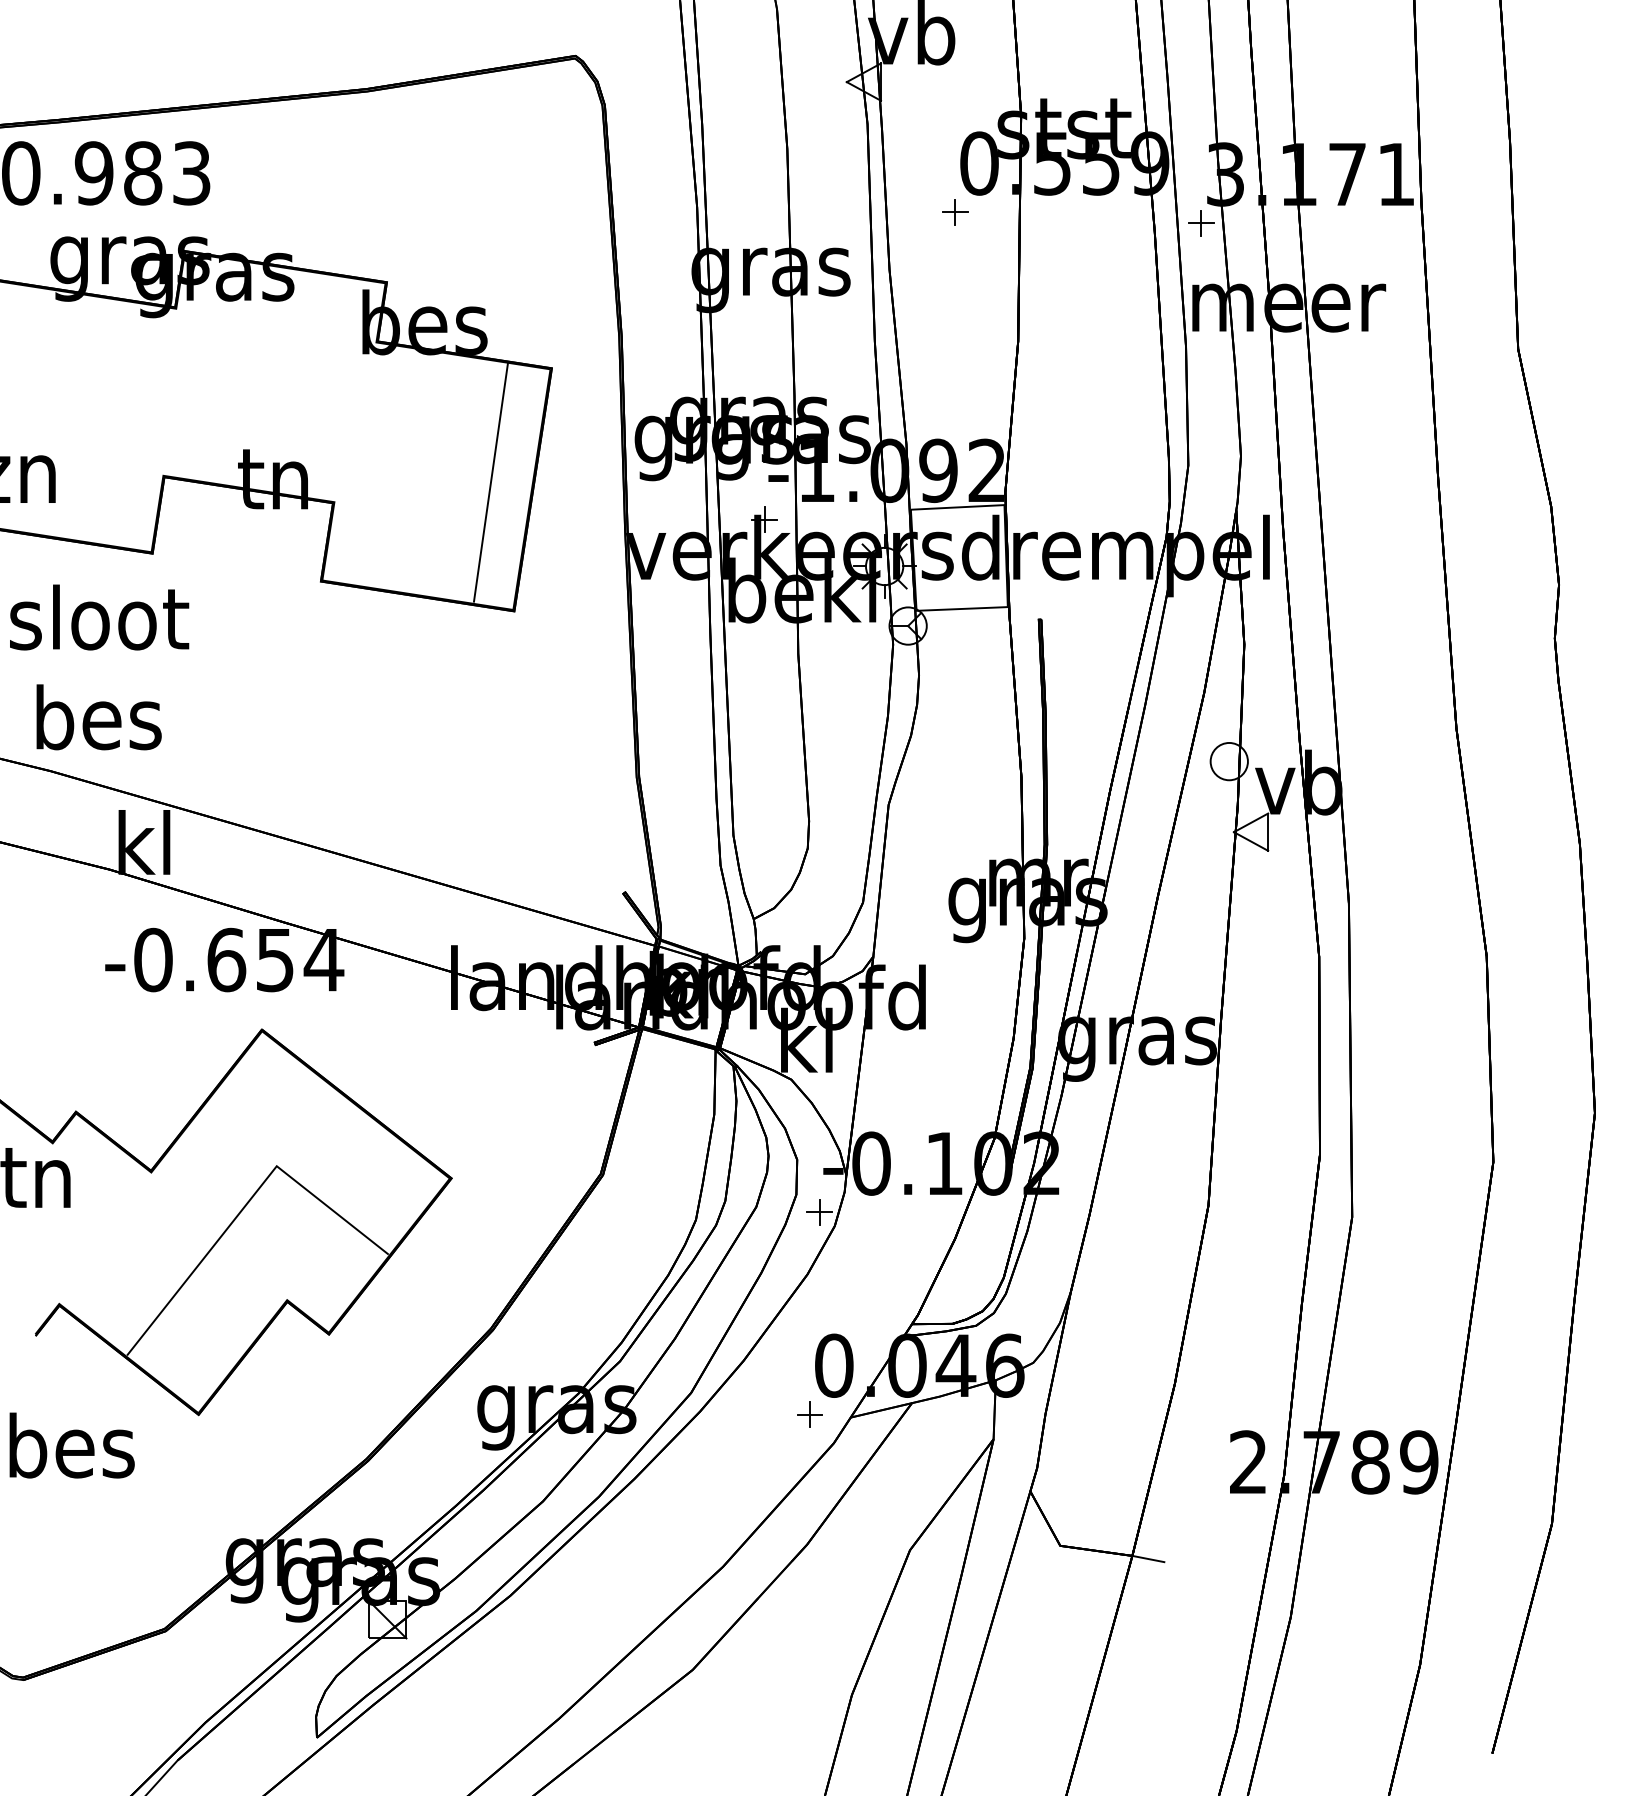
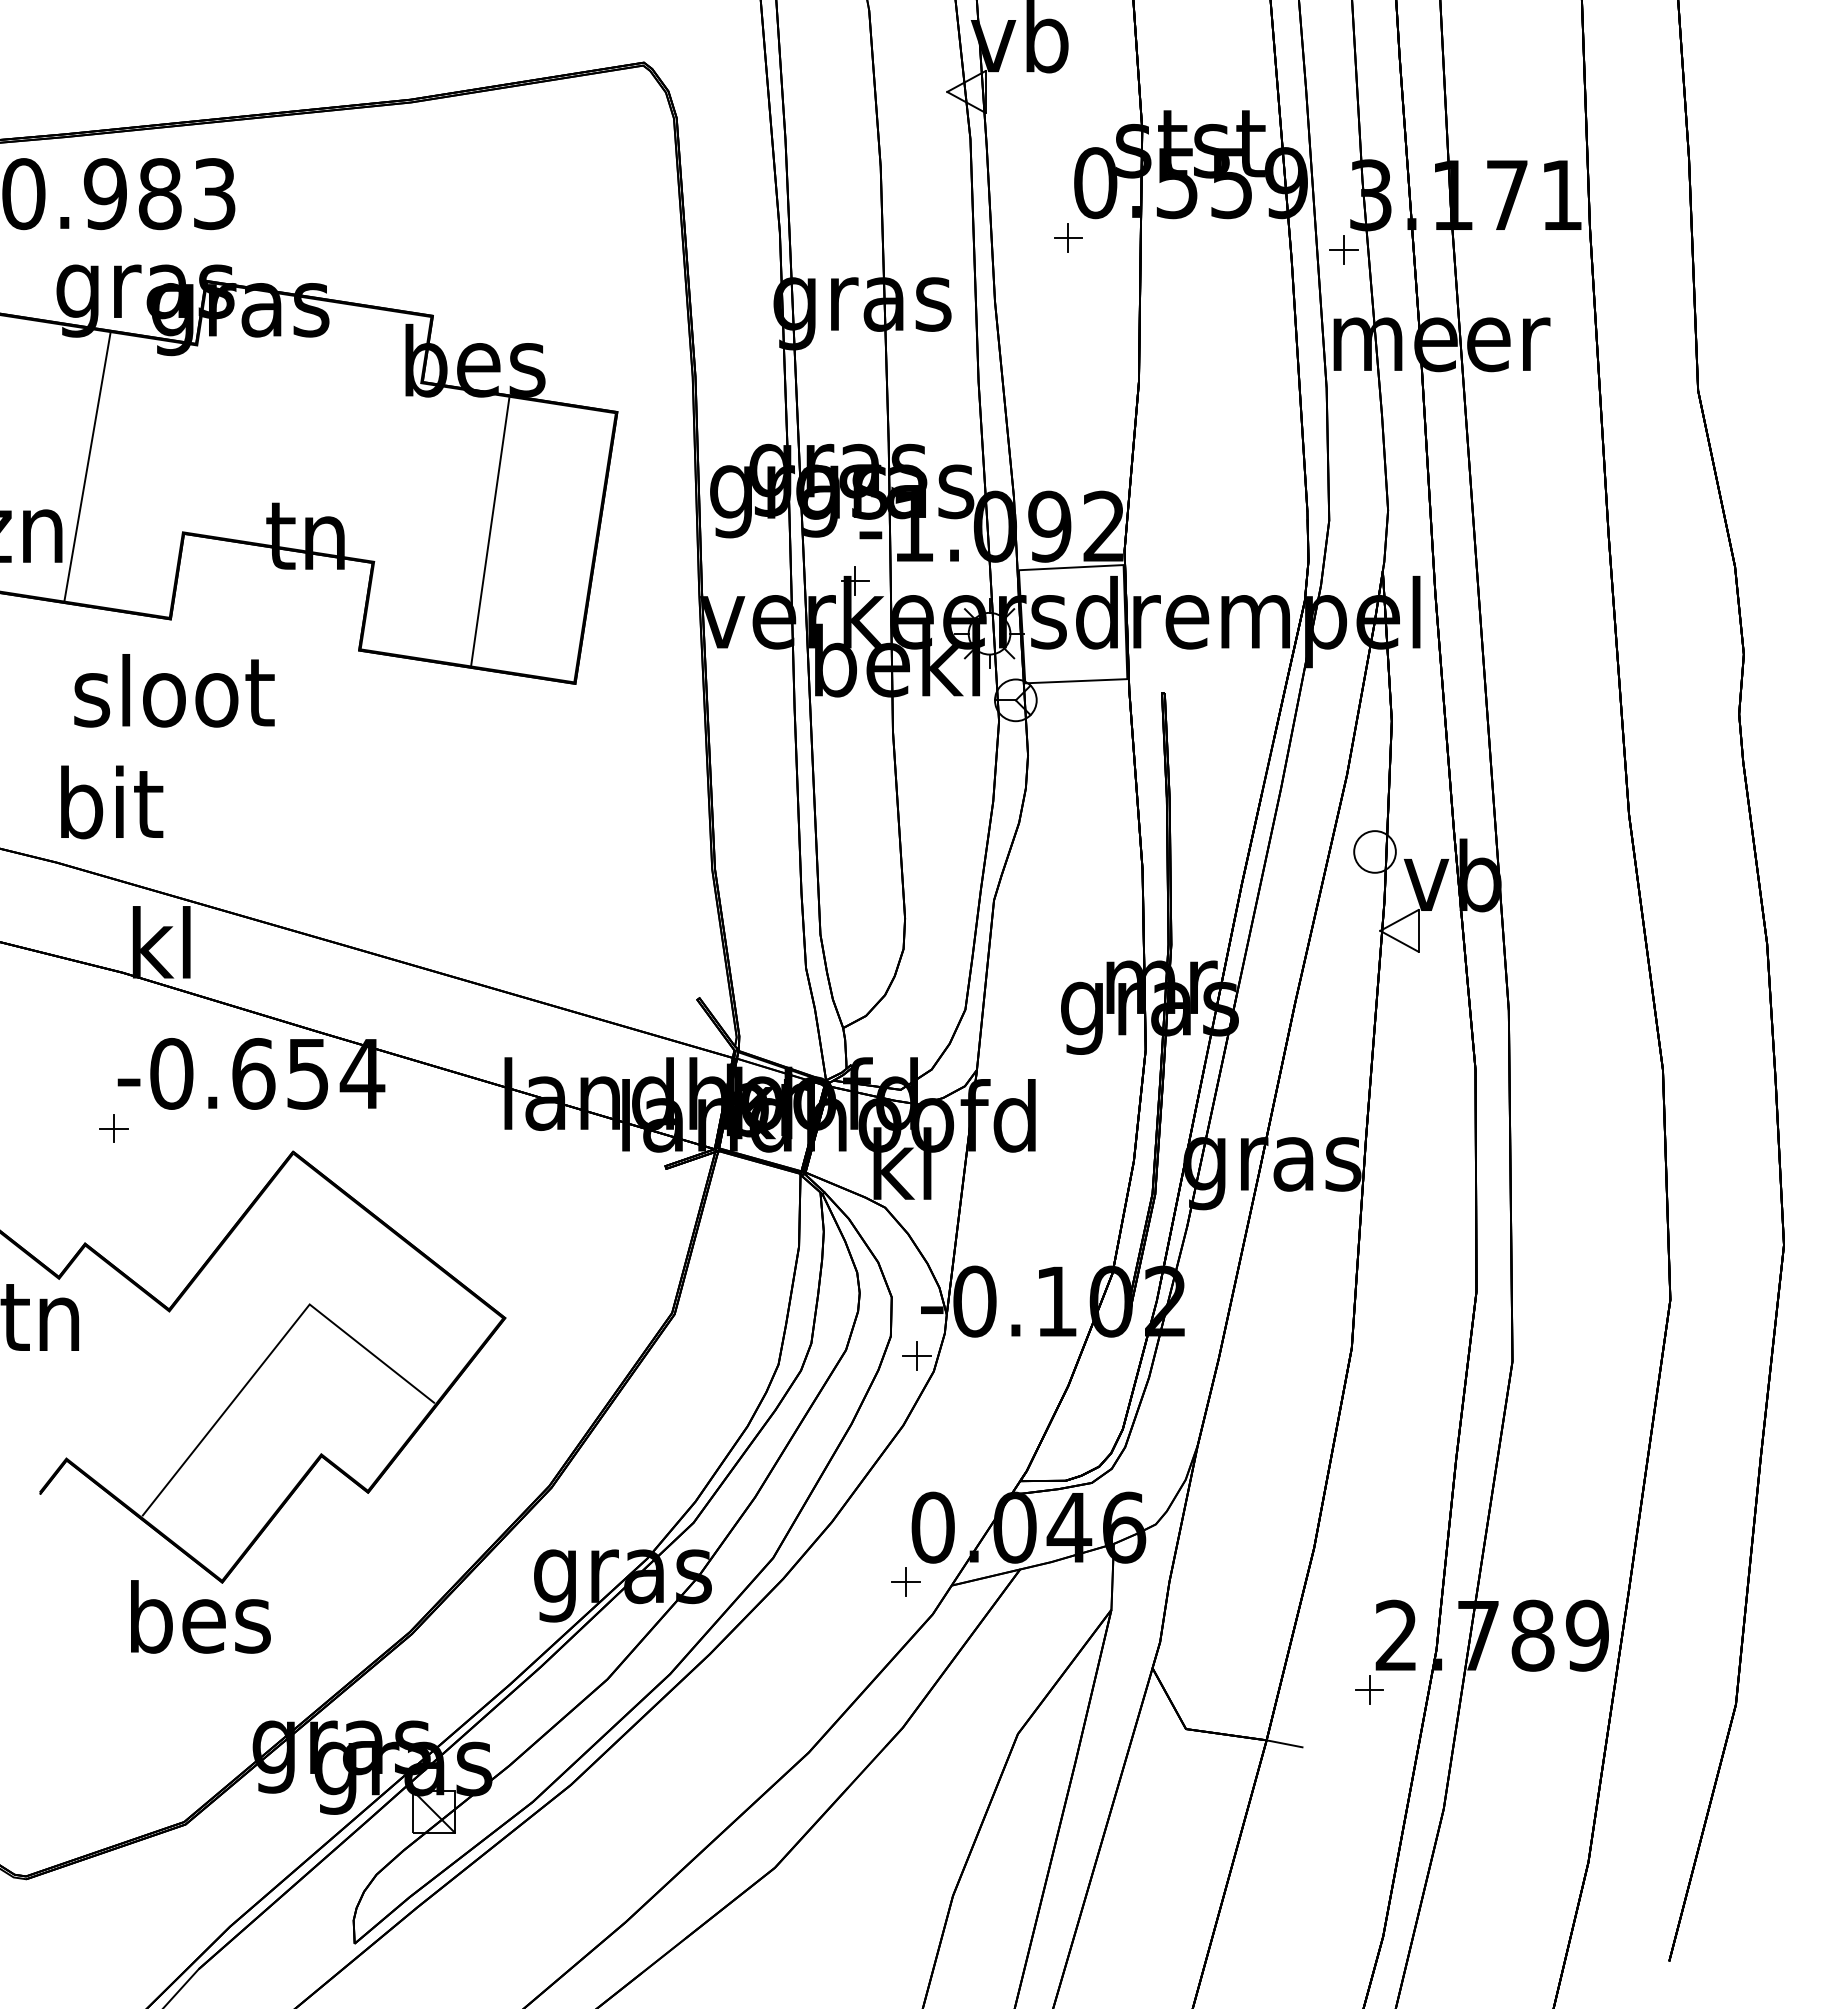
line: (78, 416) -> (87, 466), added
line: (491, 482) -> (490, 531), moved
text: (99, 617) -> (174, 690), moved
text: (99, 717) -> (111, 802), bes -> bit
part: (101, 1008) -> (113, 1128), added
text: (71, 1445) -> (200, 1616), moved
part: (1224, 1510) -> (1369, 1689), added

